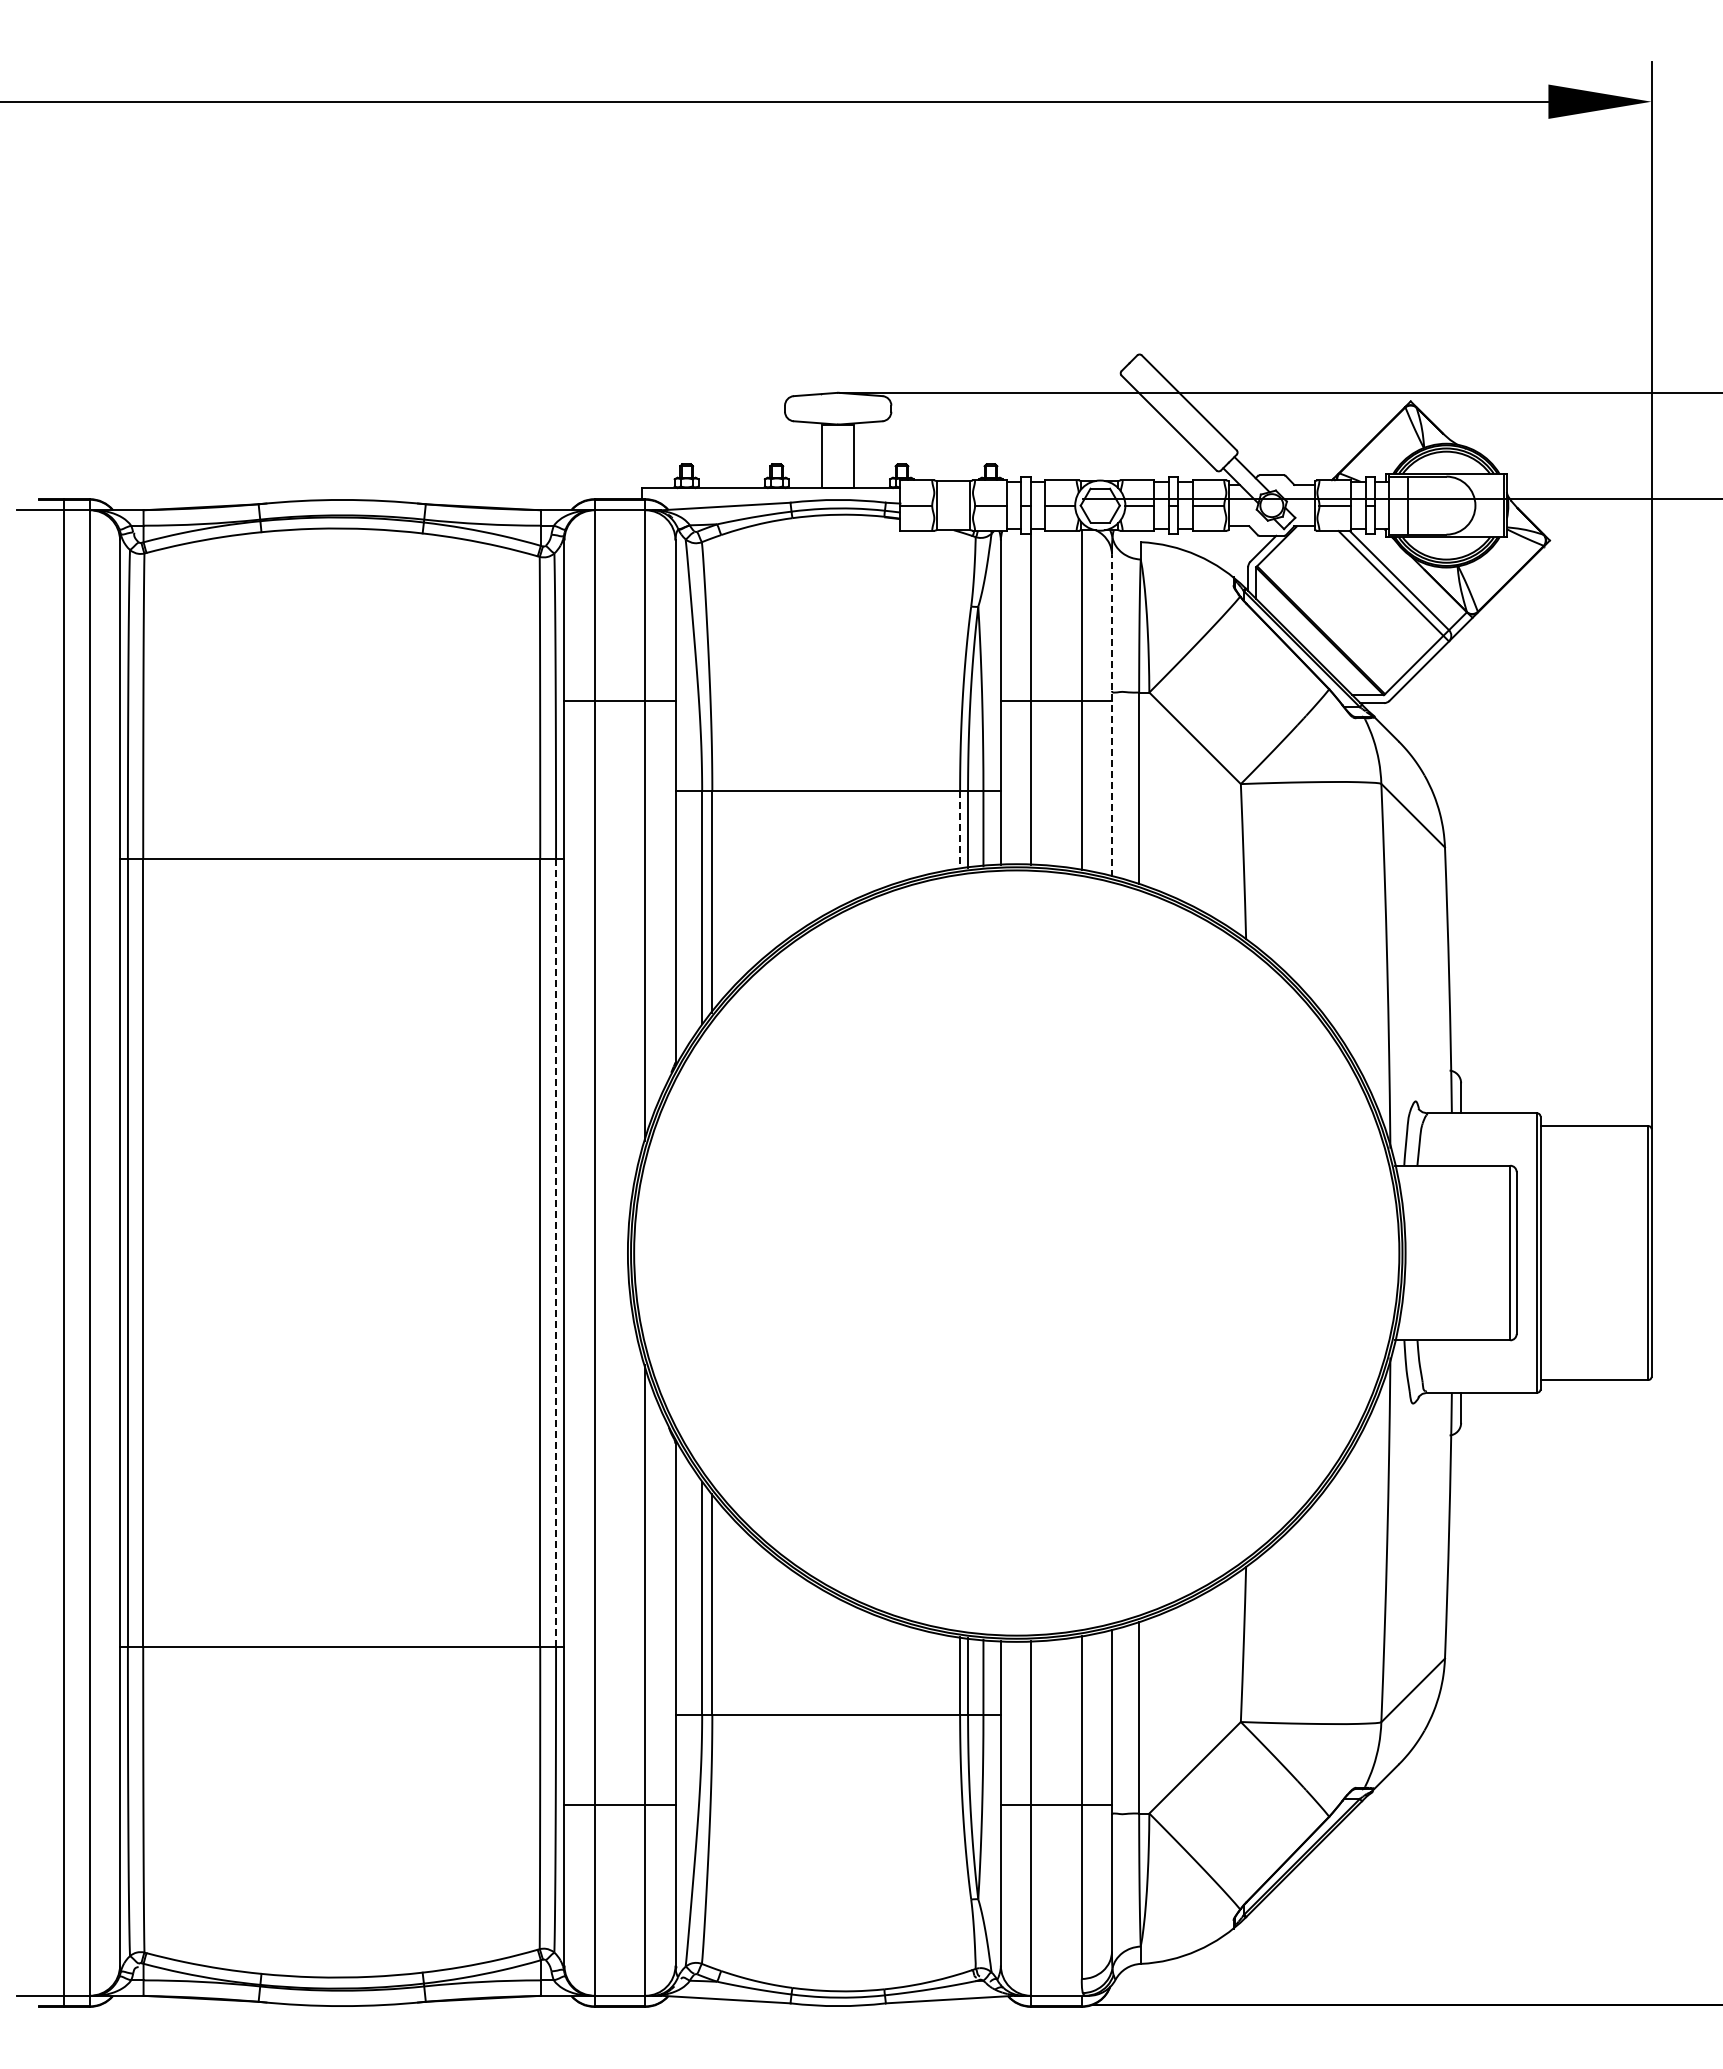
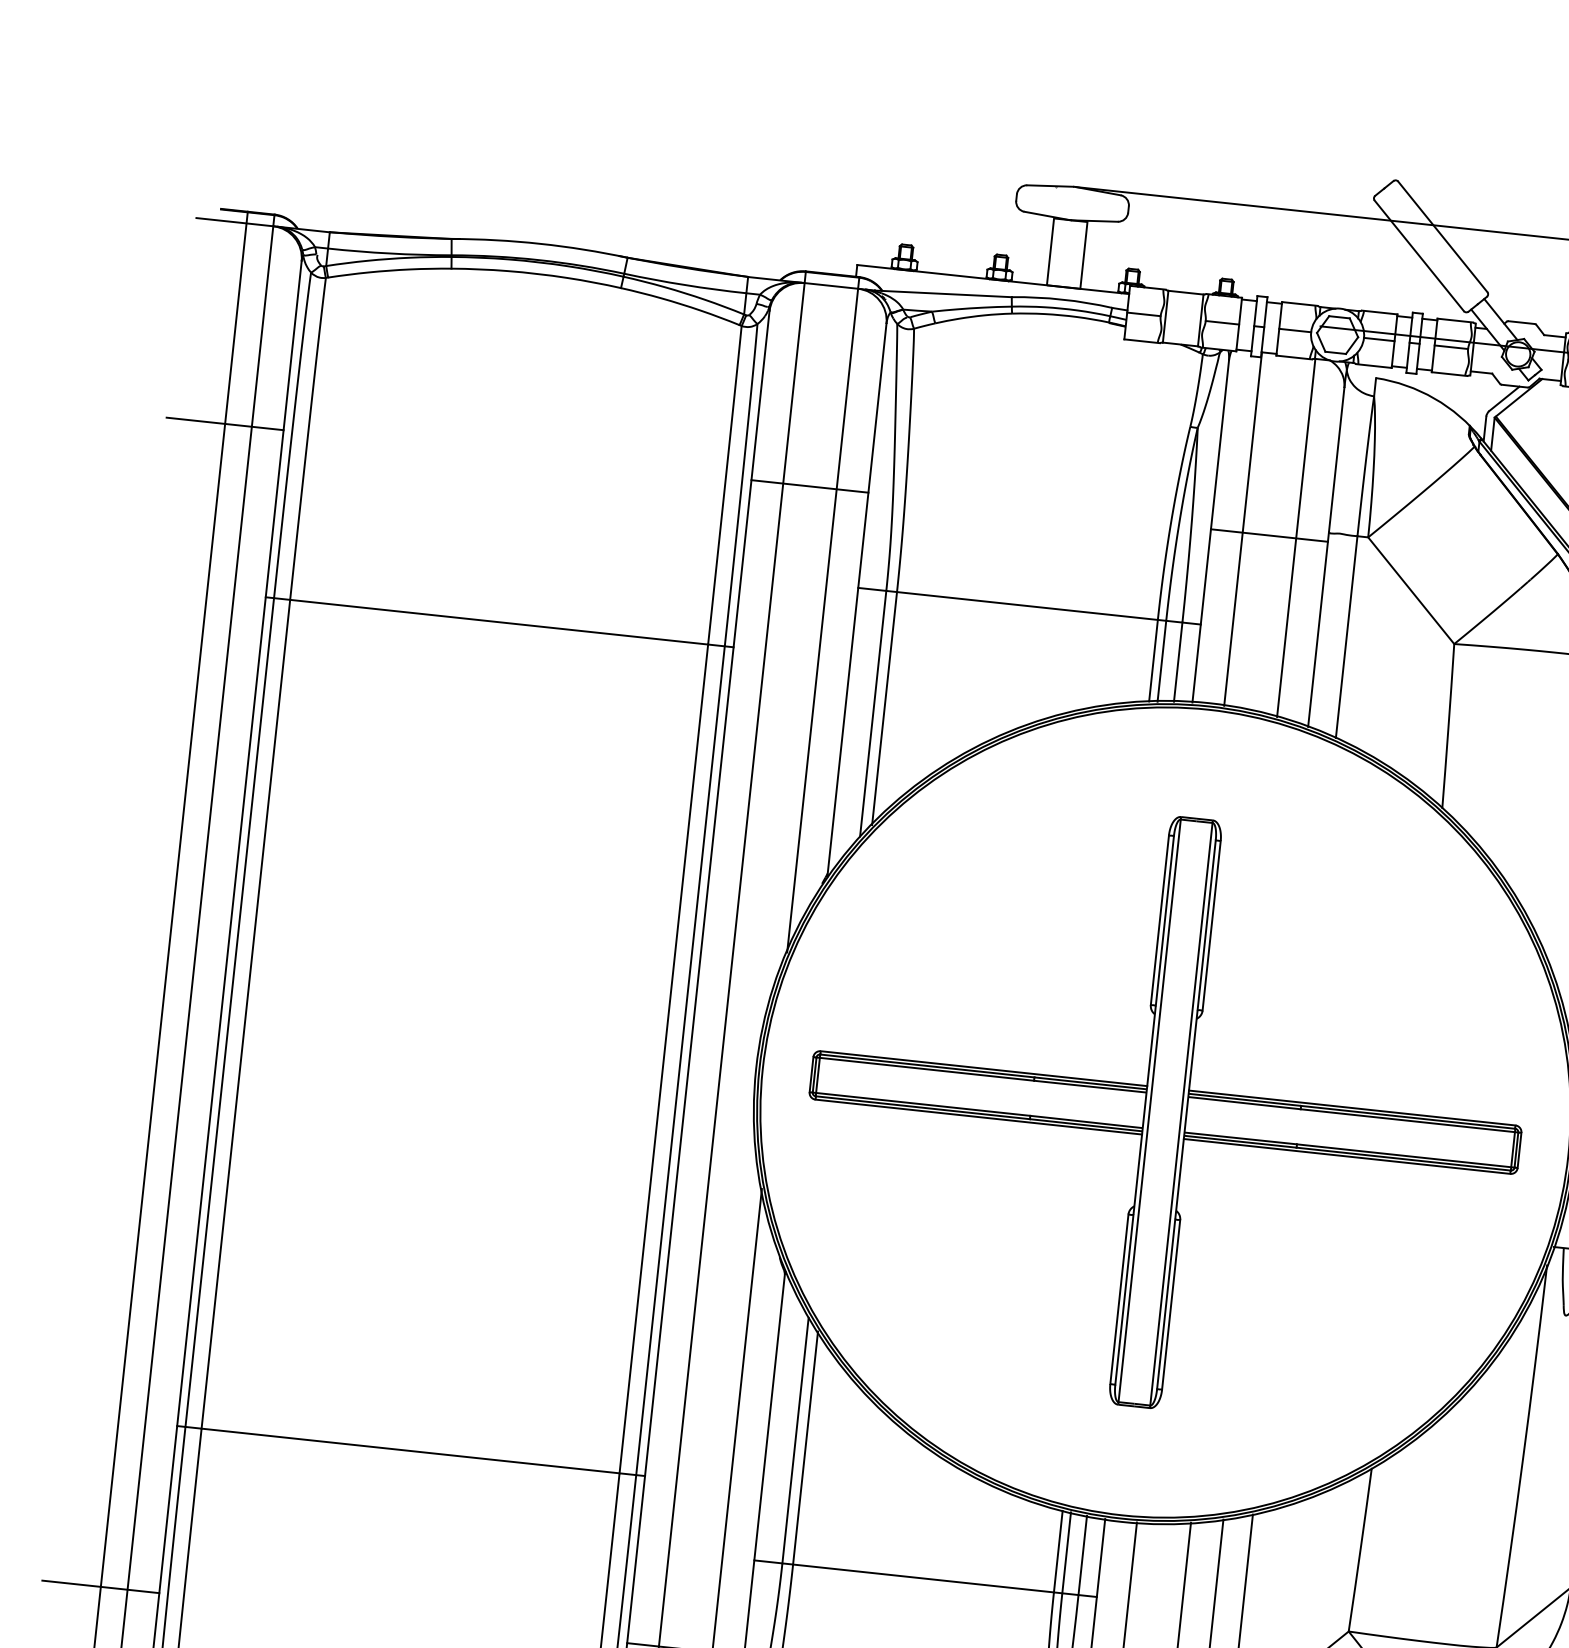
line: (64, 700) -> (225, 423), added
line: (1111, 715) -> (1325, 557), dashed -> solid
line: (960, 829) -> (1153, 660), dashed -> solid
line: (556, 1253) -> (680, 1061), dashed -> solid
part: (1016, 1253) -> (1165, 1113), added
line: (64, 1805) -> (100, 1587), added

